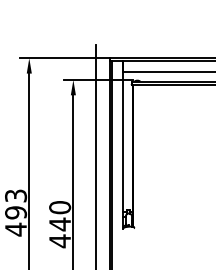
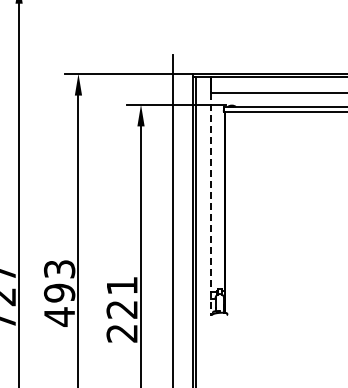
line: (123, 150) -> (211, 204), solid -> dashed
text: (59, 224) -> (121, 309), 440 -> 221

